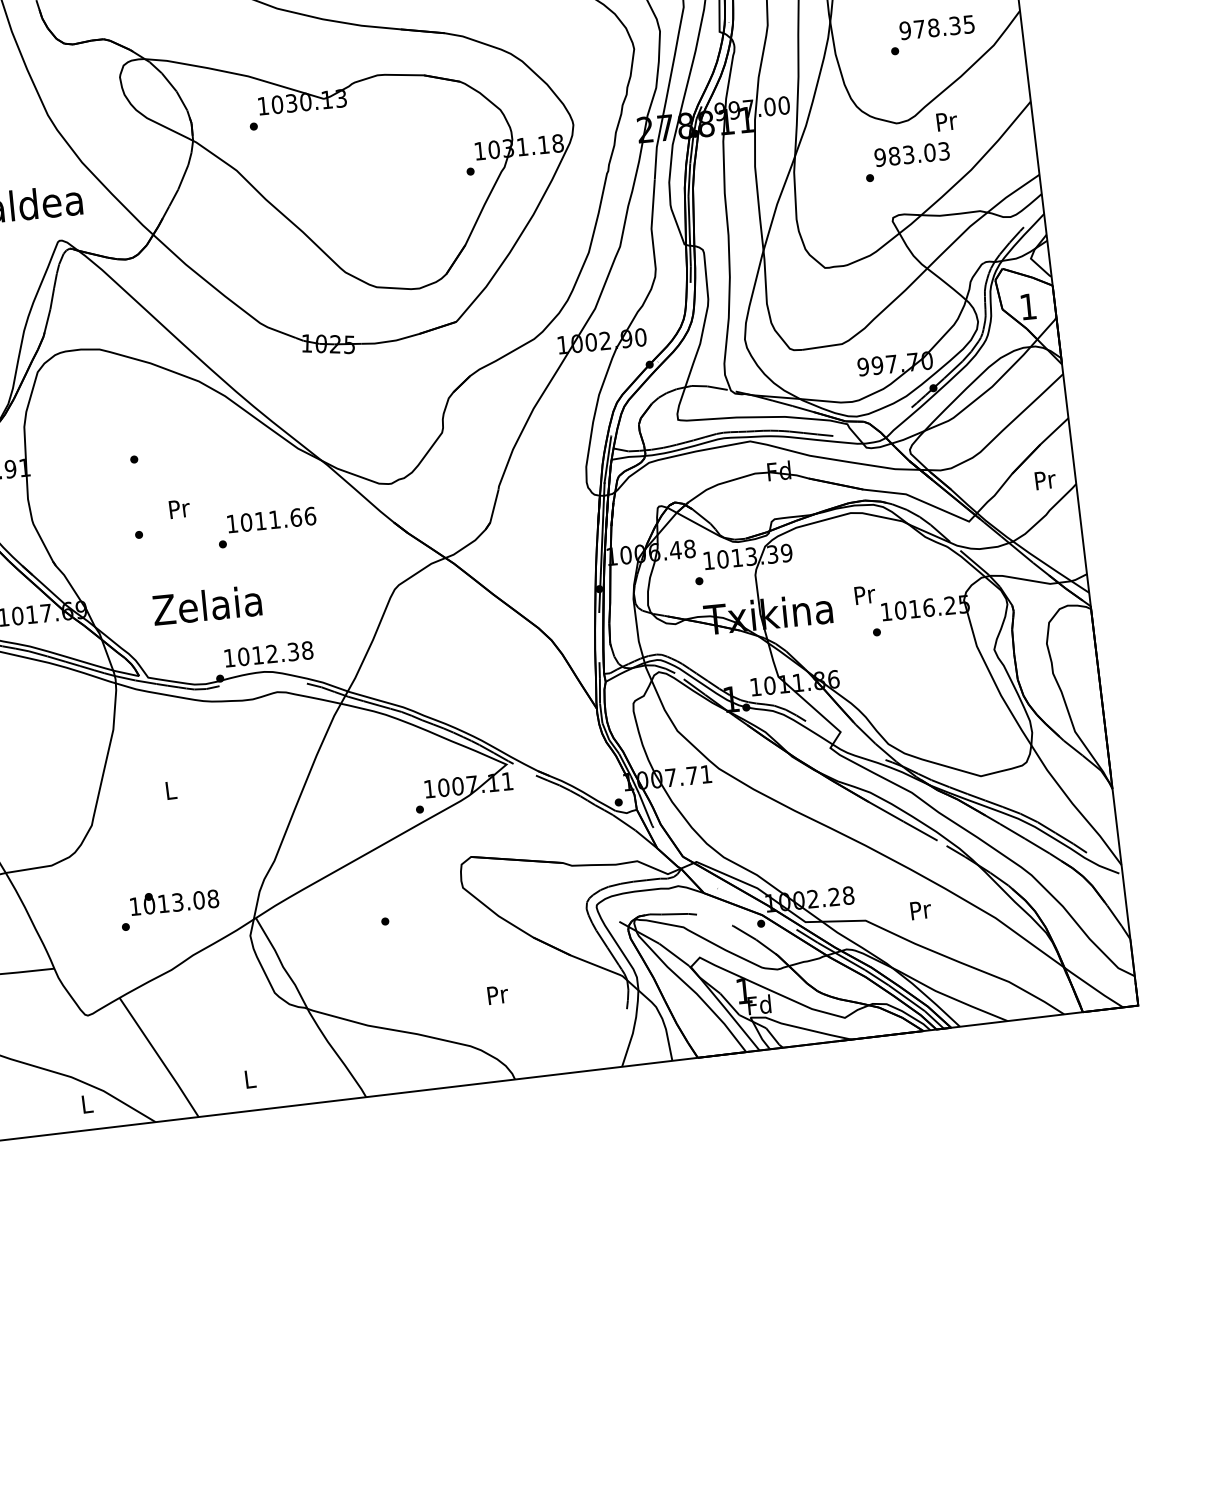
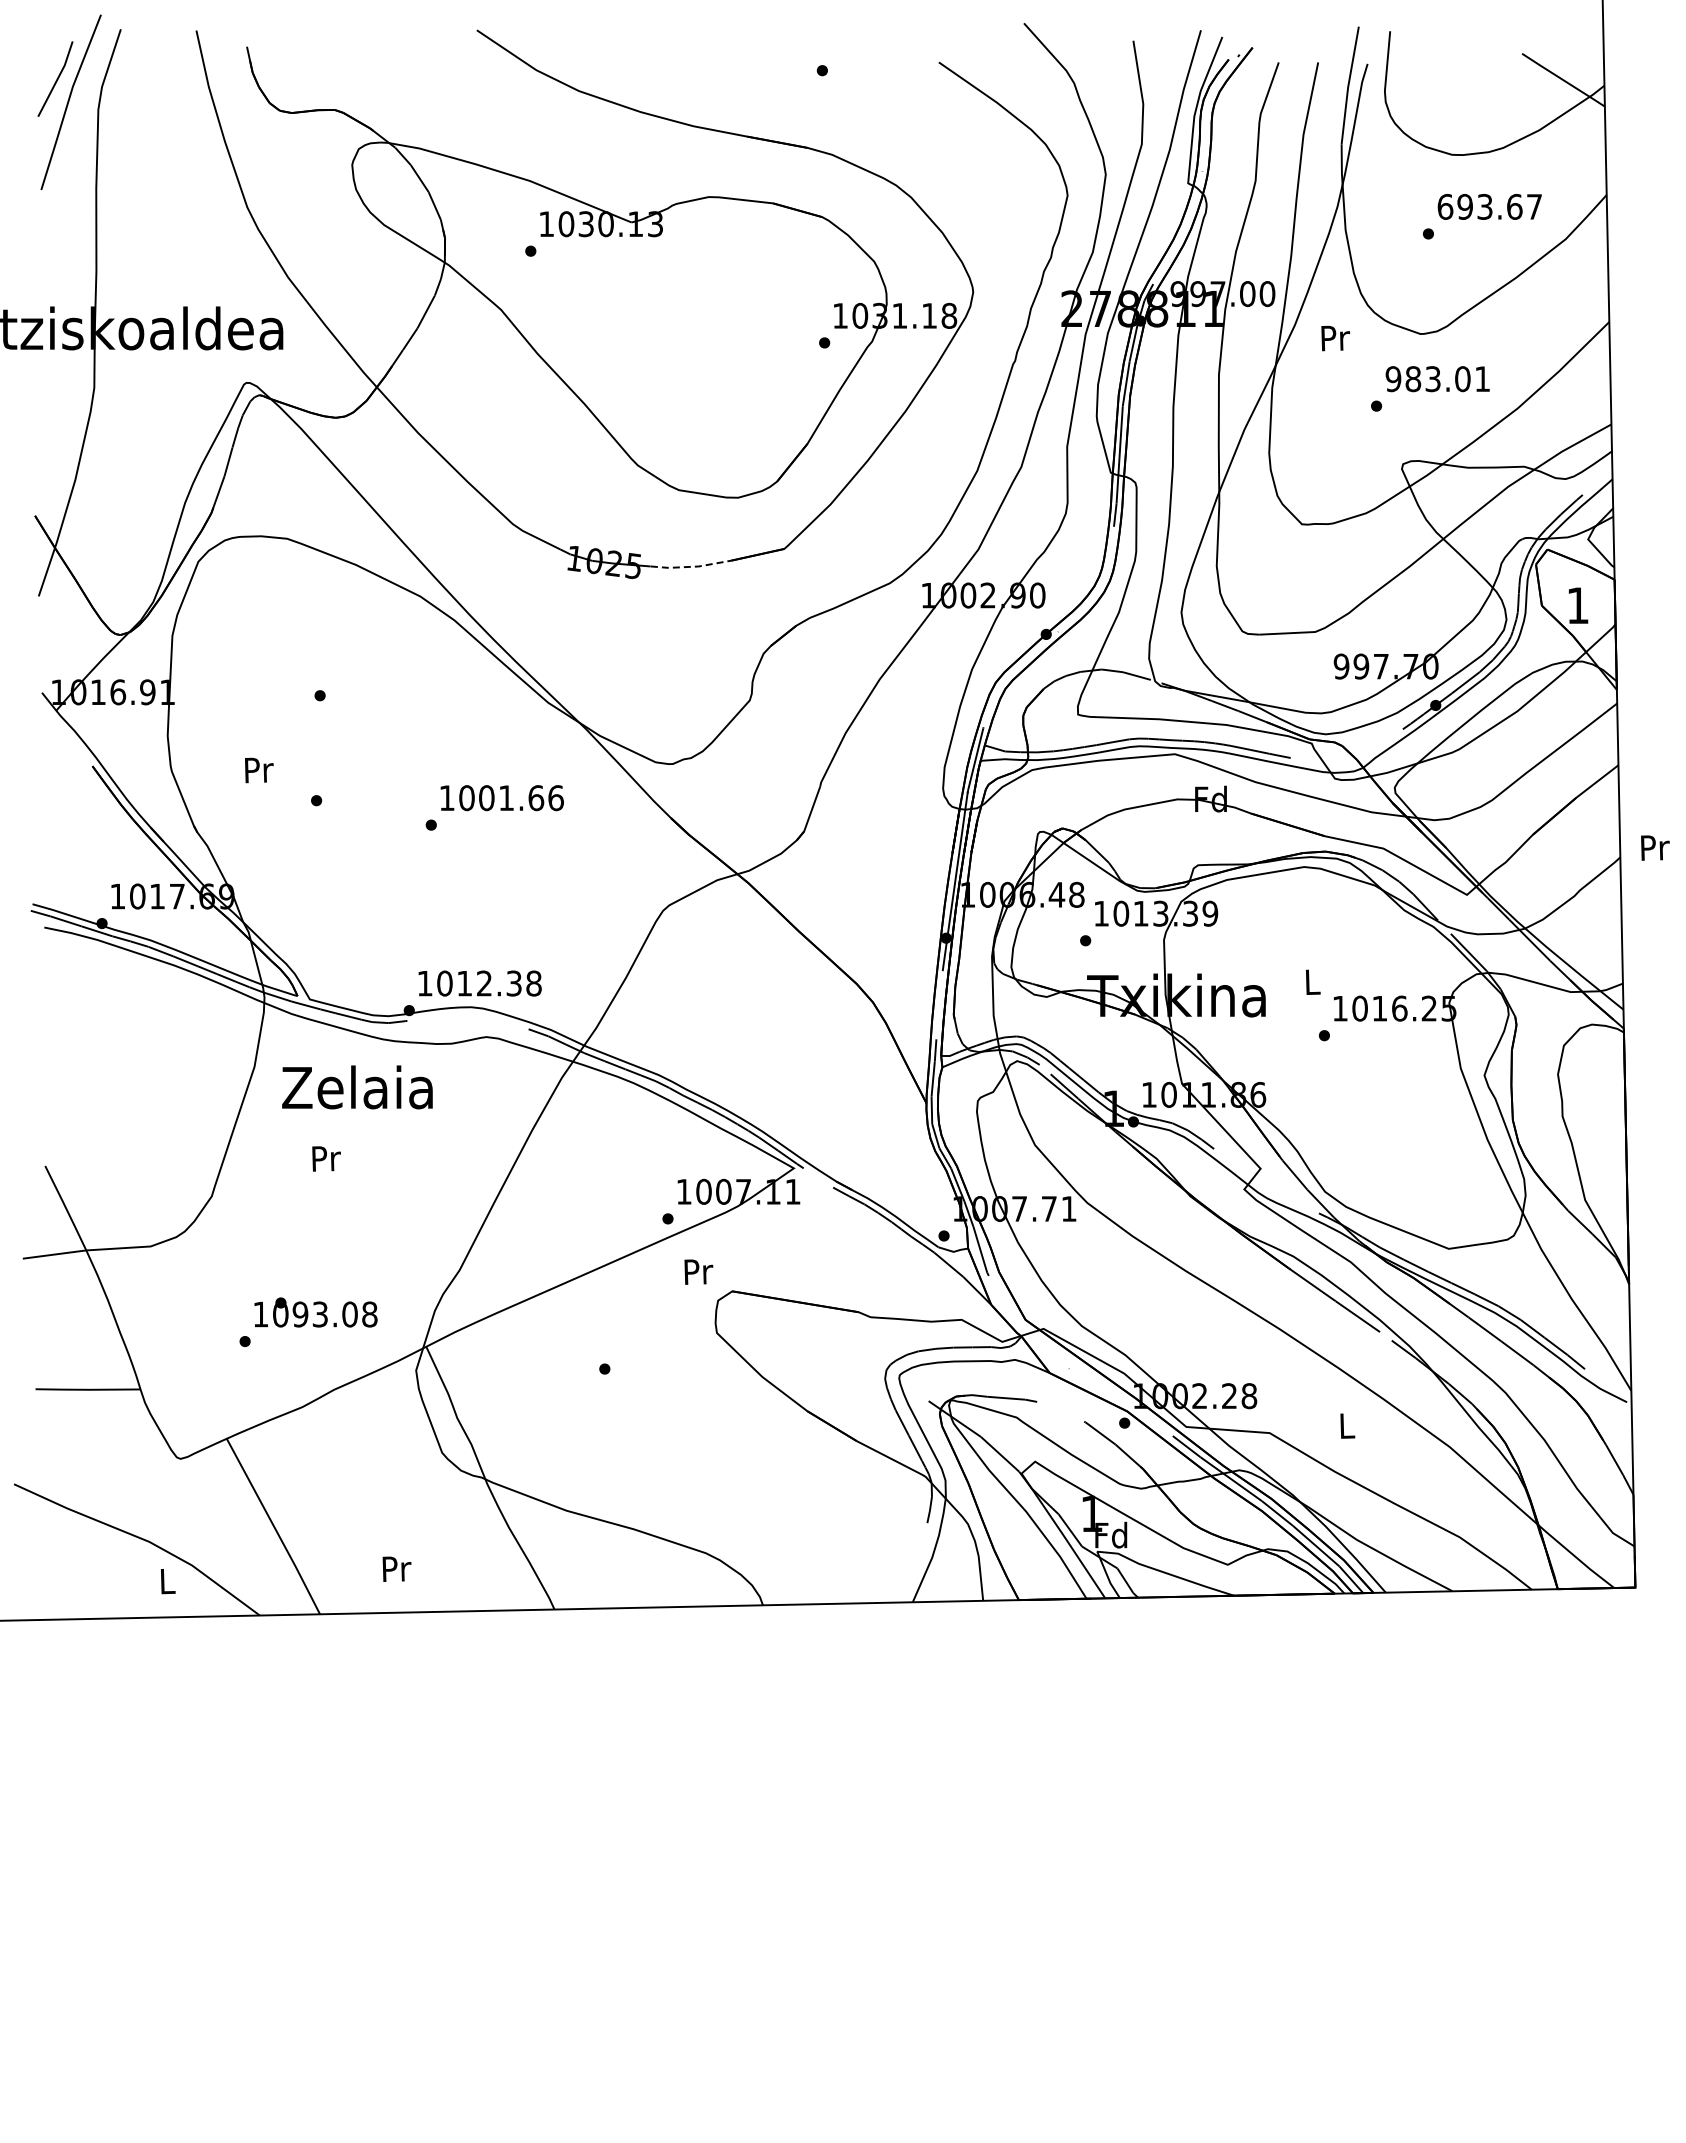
text: (936, 27) -> (1489, 206), 978.35 -> 693.67
text: (946, 121) -> (1335, 338), moved
text: (944, 151) -> (1482, 379), 983.03 -> 983.01
line: (391, 340) -> (691, 566), solid -> dashed
text: (1045, 479) -> (1655, 847), moved
text: (179, 509) -> (259, 770), moved
text: (260, 521) -> (486, 798), 1011.66 -> 1001.66
text: (864, 595) -> (1312, 982), Pr -> L
text: (207, 605) -> (357, 1087), moved
text: (171, 790) -> (326, 1158), L -> Pr
text: (163, 903) -> (300, 1314), 1013.08 -> 1093.08
text: (920, 909) -> (1347, 1425), Pr -> L
text: (497, 994) -> (698, 1271), moved
text: (250, 1078) -> (396, 1568), L -> Pr

